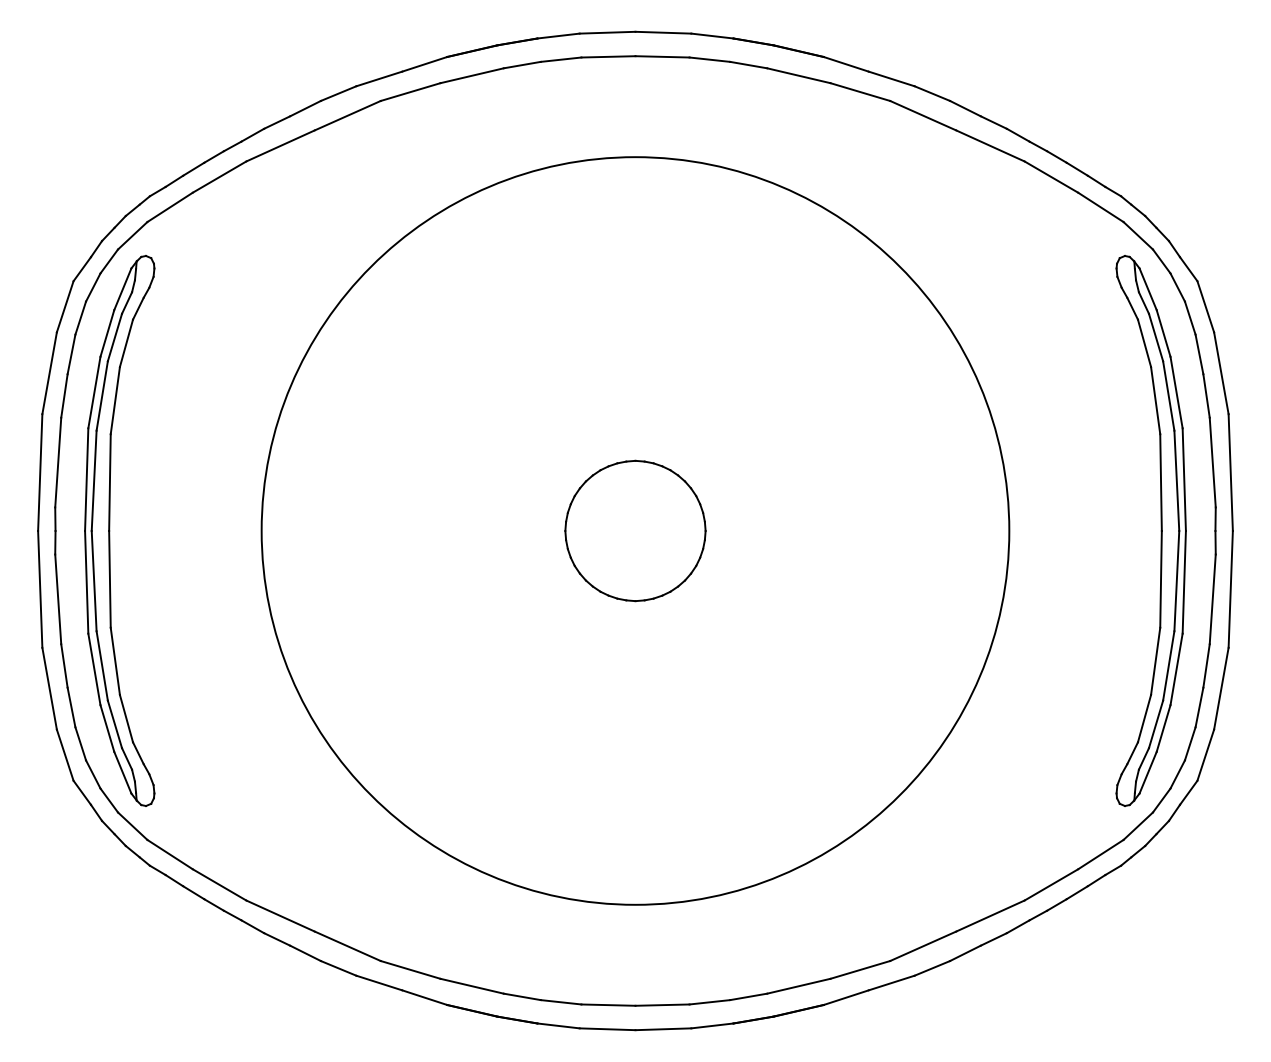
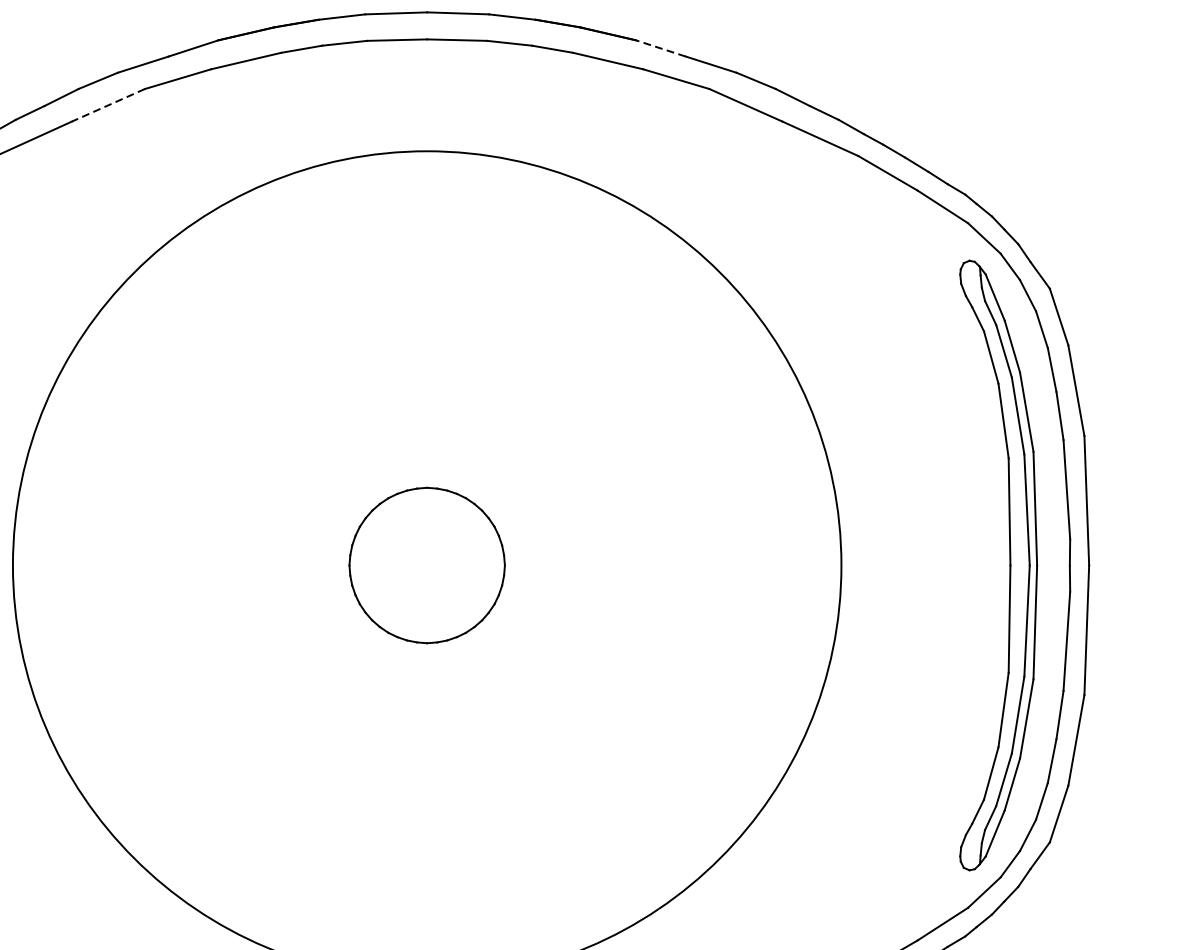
line: (846, 64) -> (661, 48), solid -> dashed
line: (347, 115) -> (108, 105), solid -> dashed

